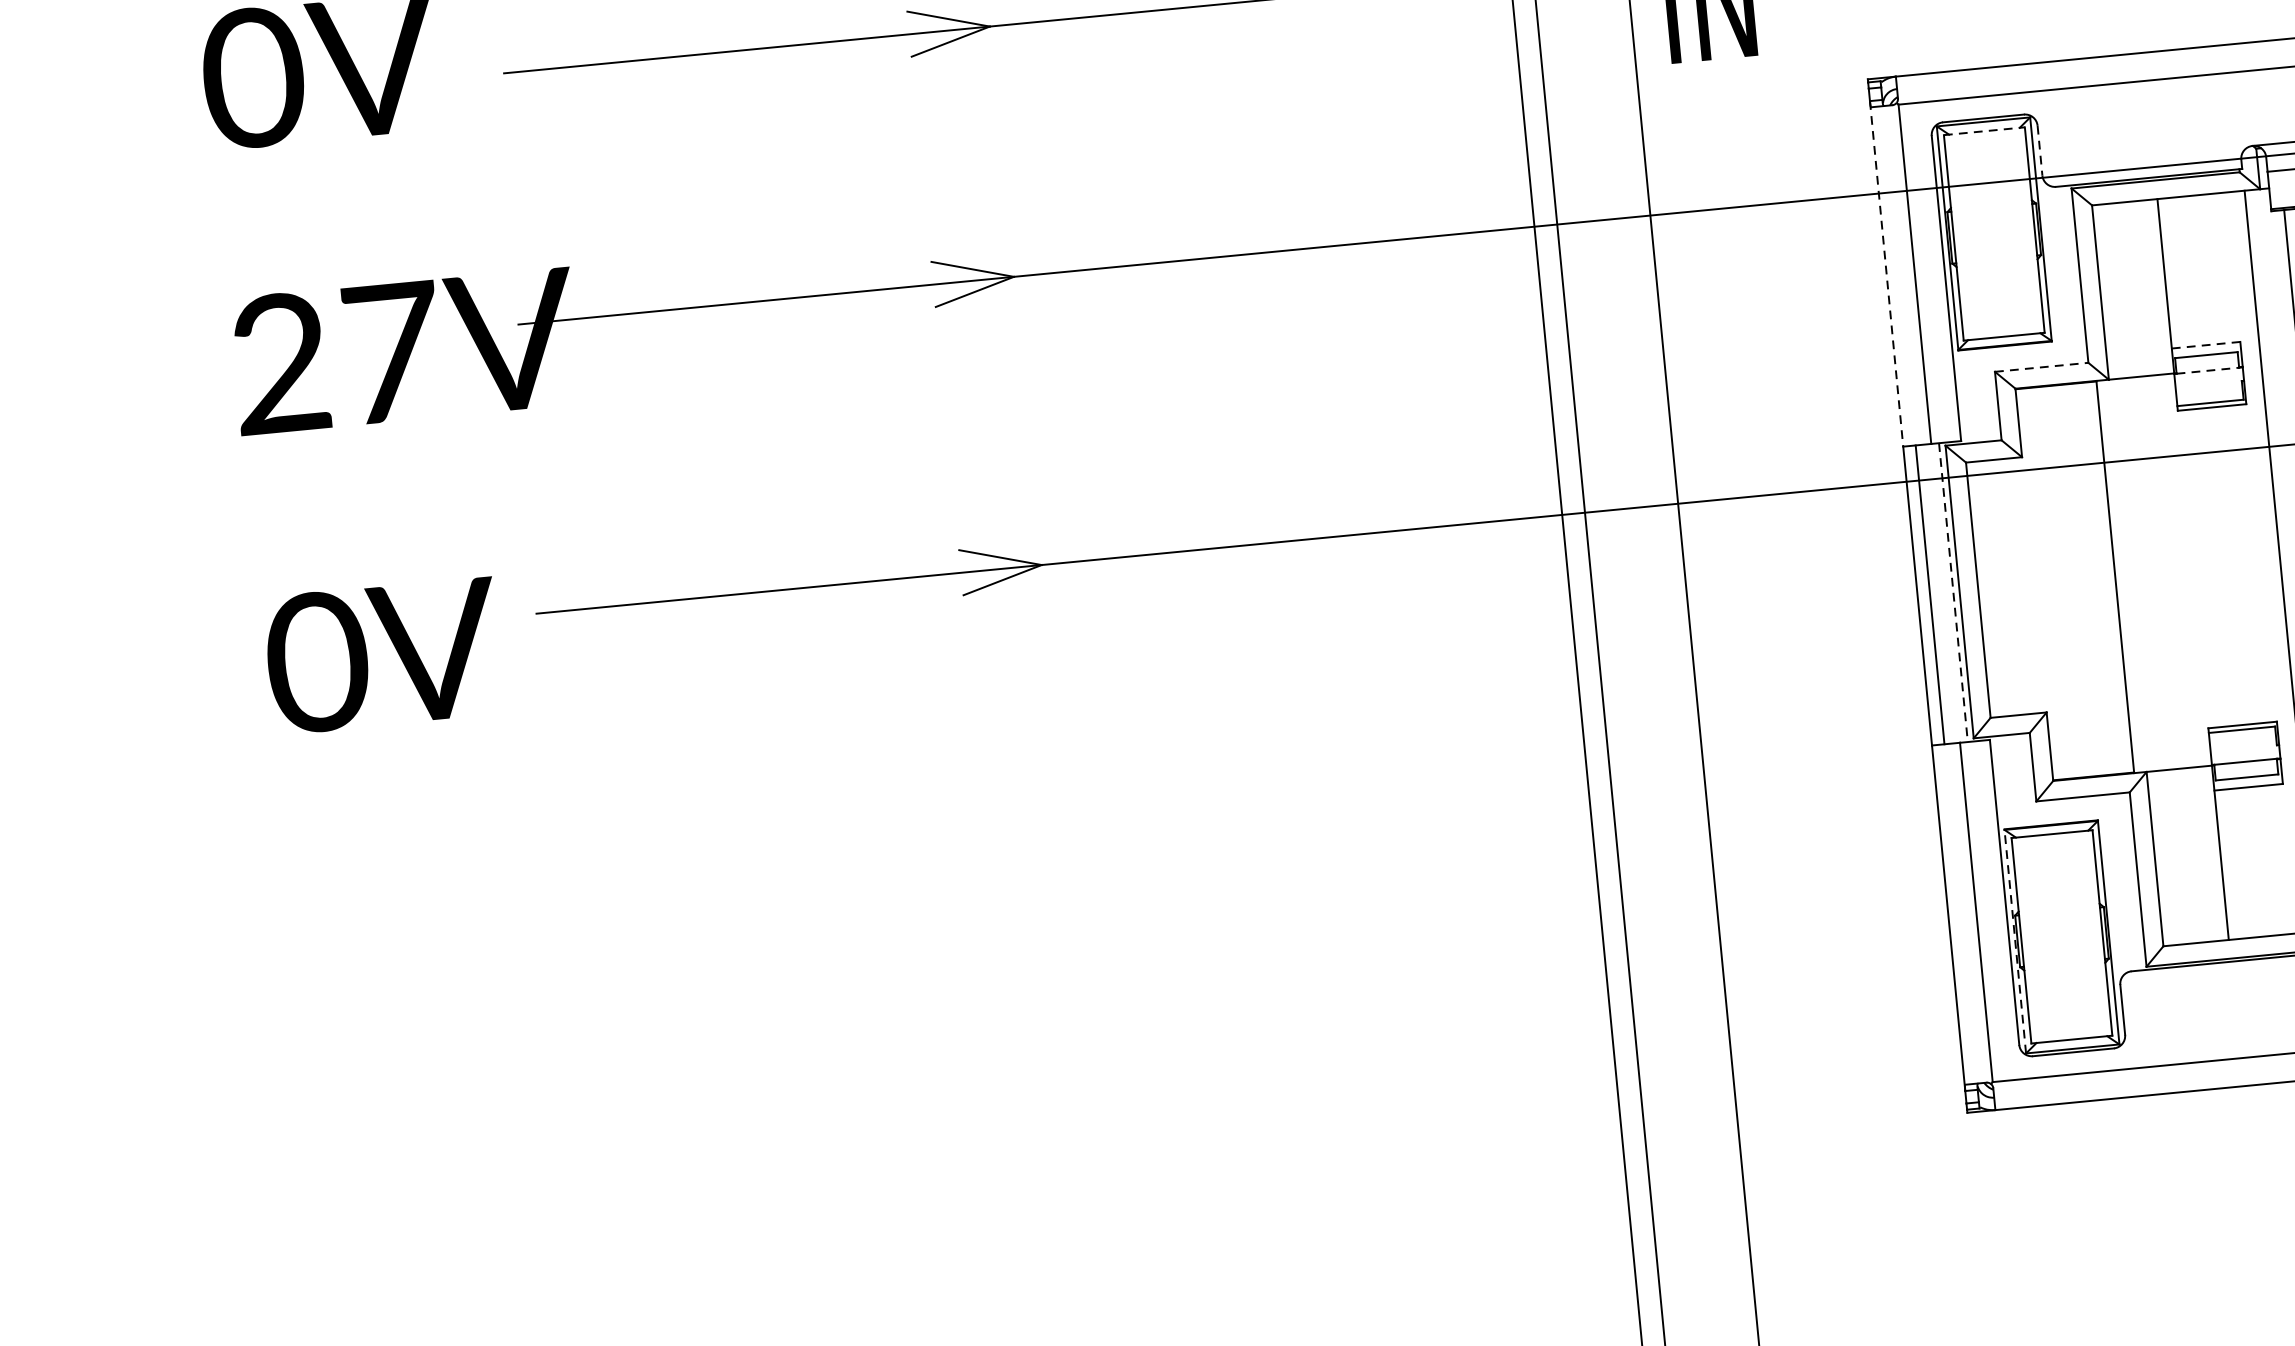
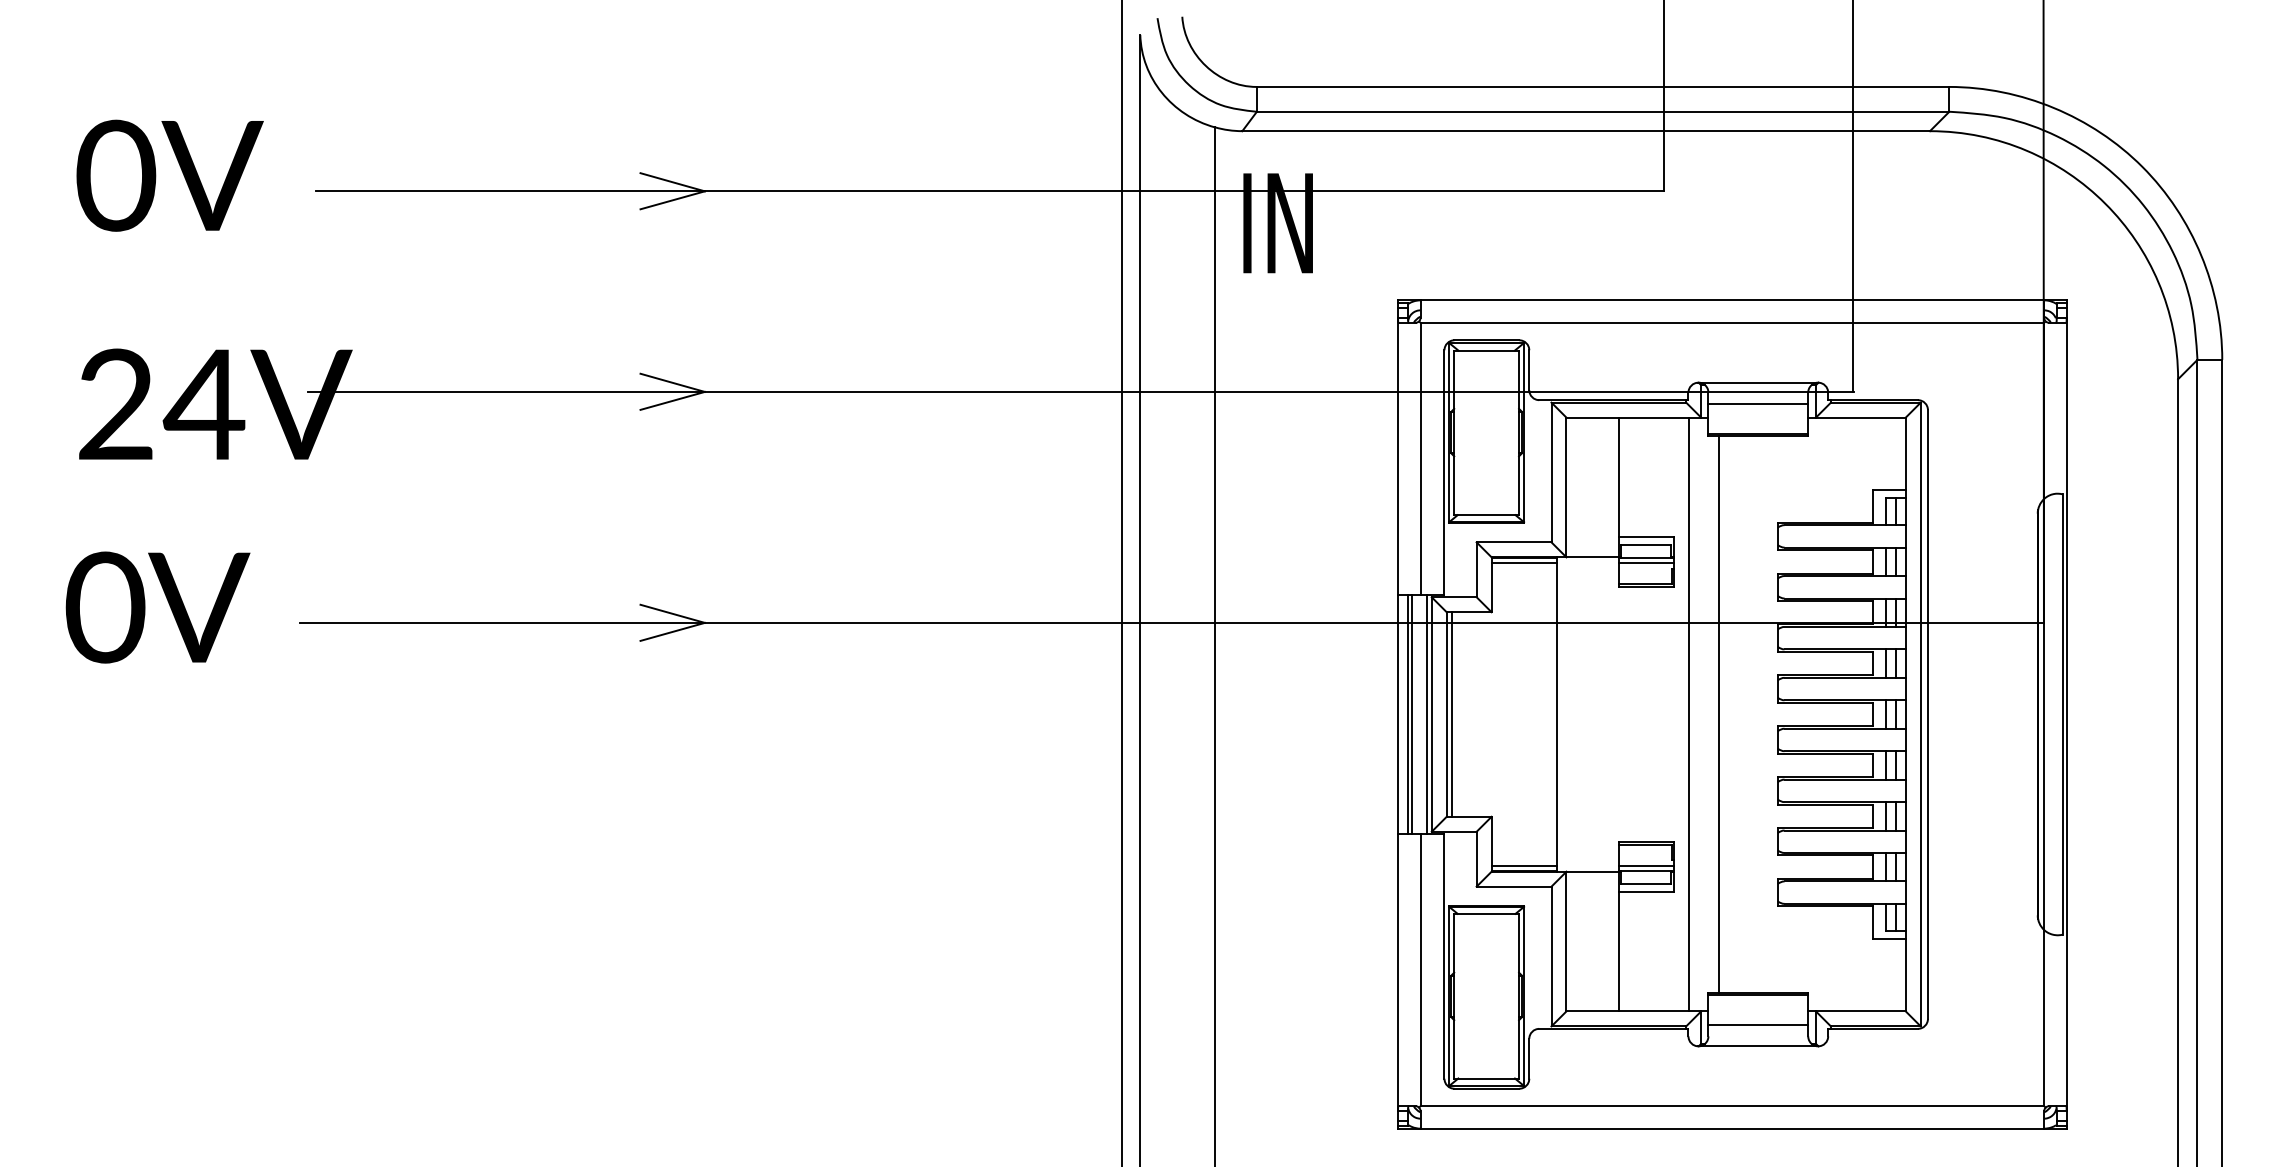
line: (1985, 131) -> (1487, 350), dashed -> solid
line: (2040, 151) -> (1529, 370), dashed -> solid
line: (1887, 274) -> (1398, 456), dashed -> solid
line: (2206, 345) -> (1646, 537), dashed -> solid
text: (389, 352) -> (203, 404), 27V -> 24V
line: (2042, 367) -> (1514, 542), dashed -> solid
line: (2208, 370) -> (1646, 557), dashed -> solid
line: (2208, 376) -> (1645, 562), added
line: (2055, 391) -> (1523, 562), added
line: (1984, 589) -> (1451, 714), added
line: (1953, 592) -> (1426, 714), dashed -> solid
line: (1934, 594) -> (1411, 714), added
text: (382, 655) -> (157, 607), moved
line: (2244, 755) -> (1645, 866), added
line: (2092, 770) -> (1523, 866), added
line: (2015, 941) -> (1449, 996), dashed -> solid

